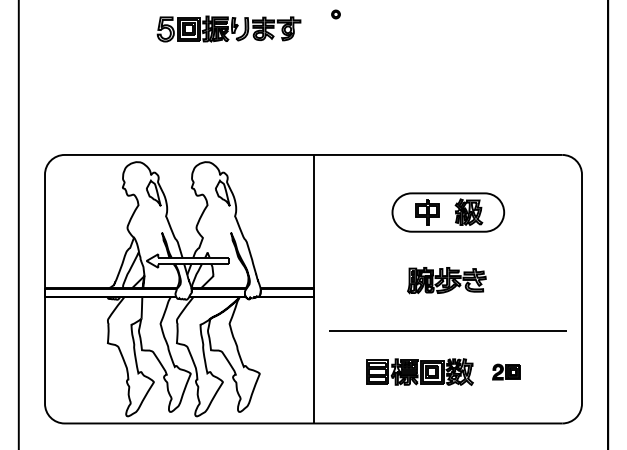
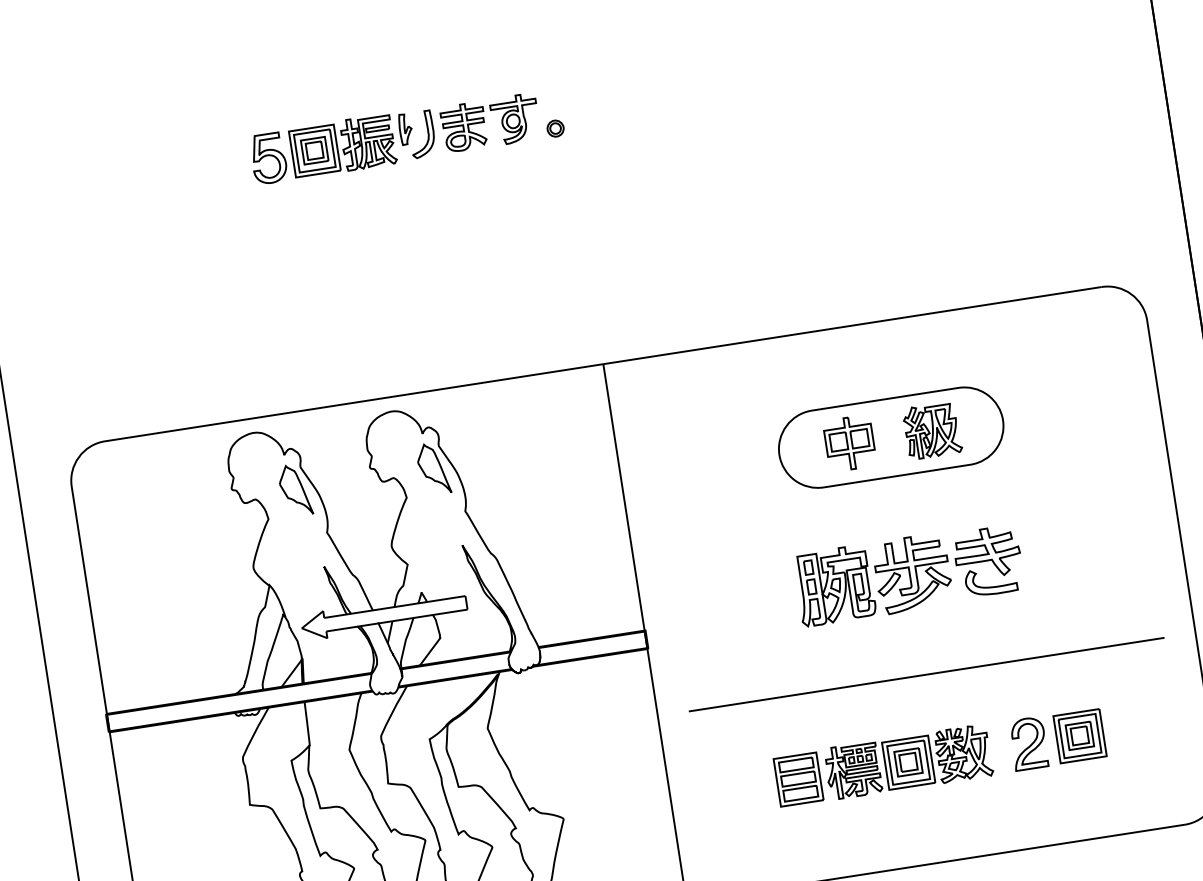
part: (335, 14) -> (554, 128), moved
part: (446, 280) -> (908, 574), size x1.43
part: (506, 371) -> (1056, 737), size x1.67

